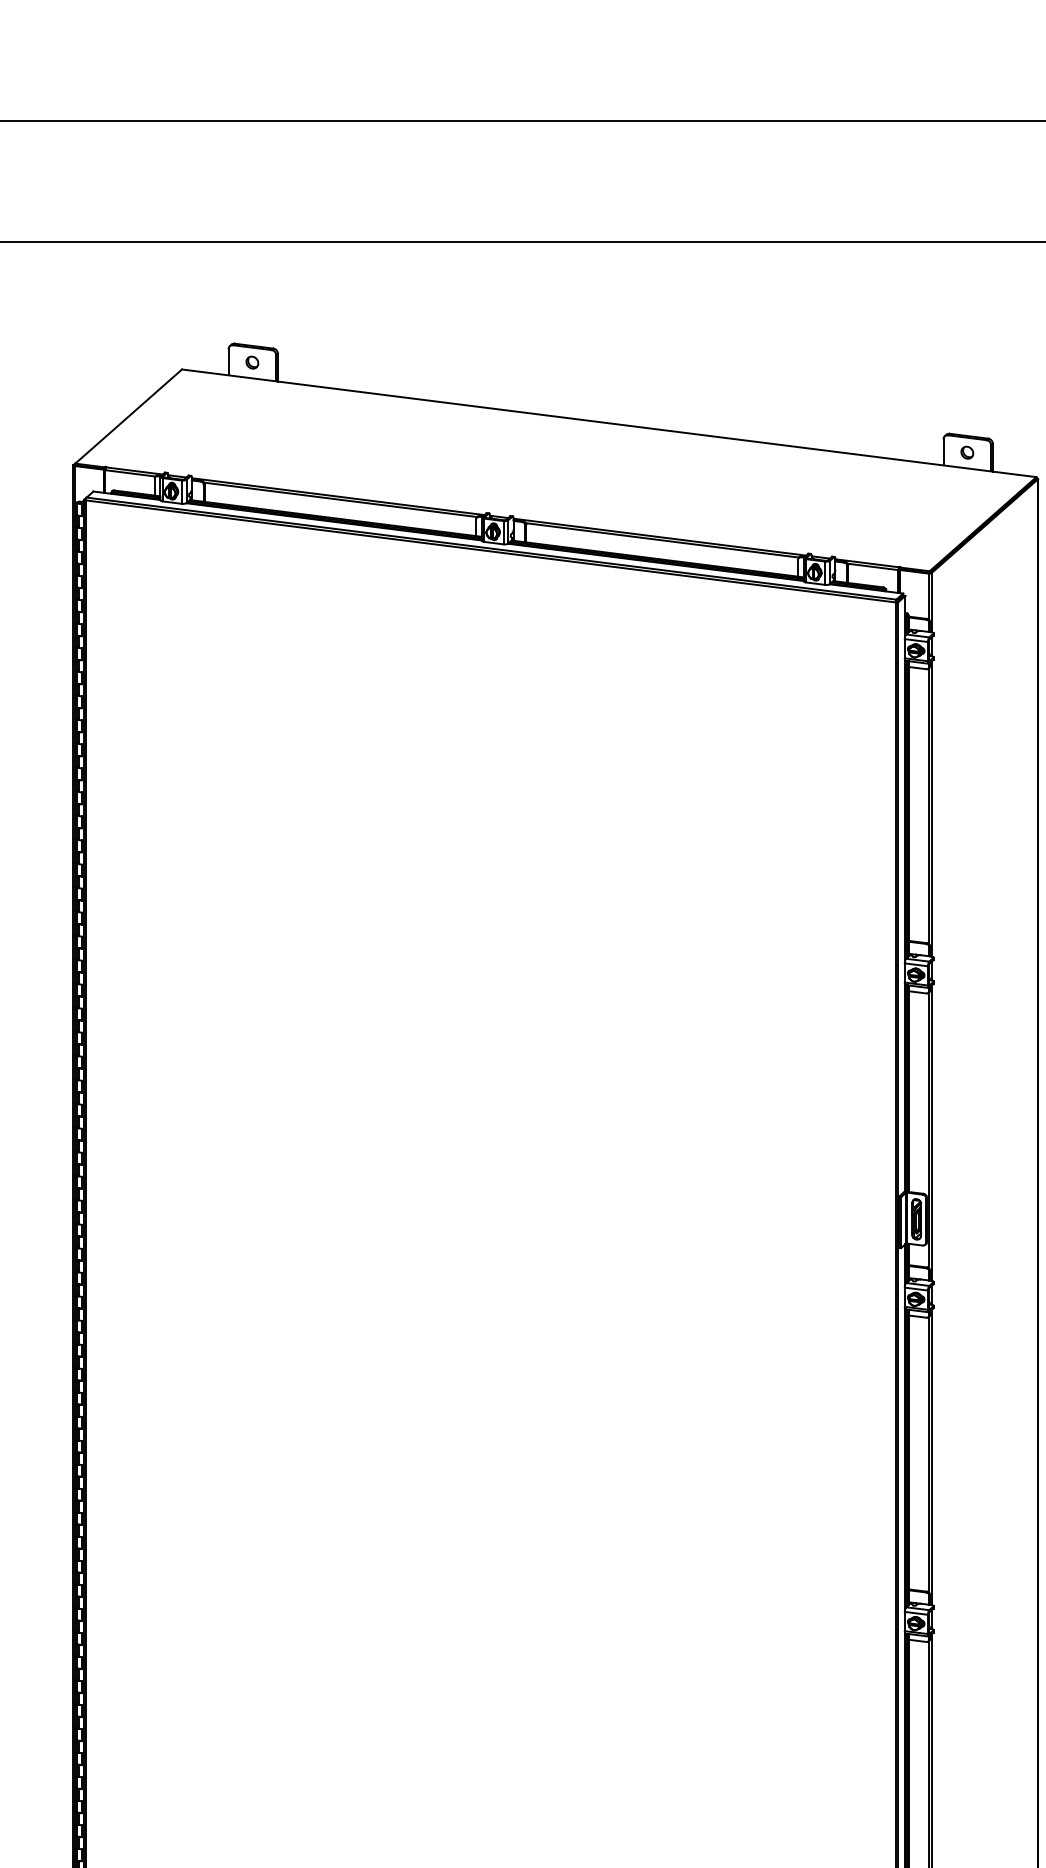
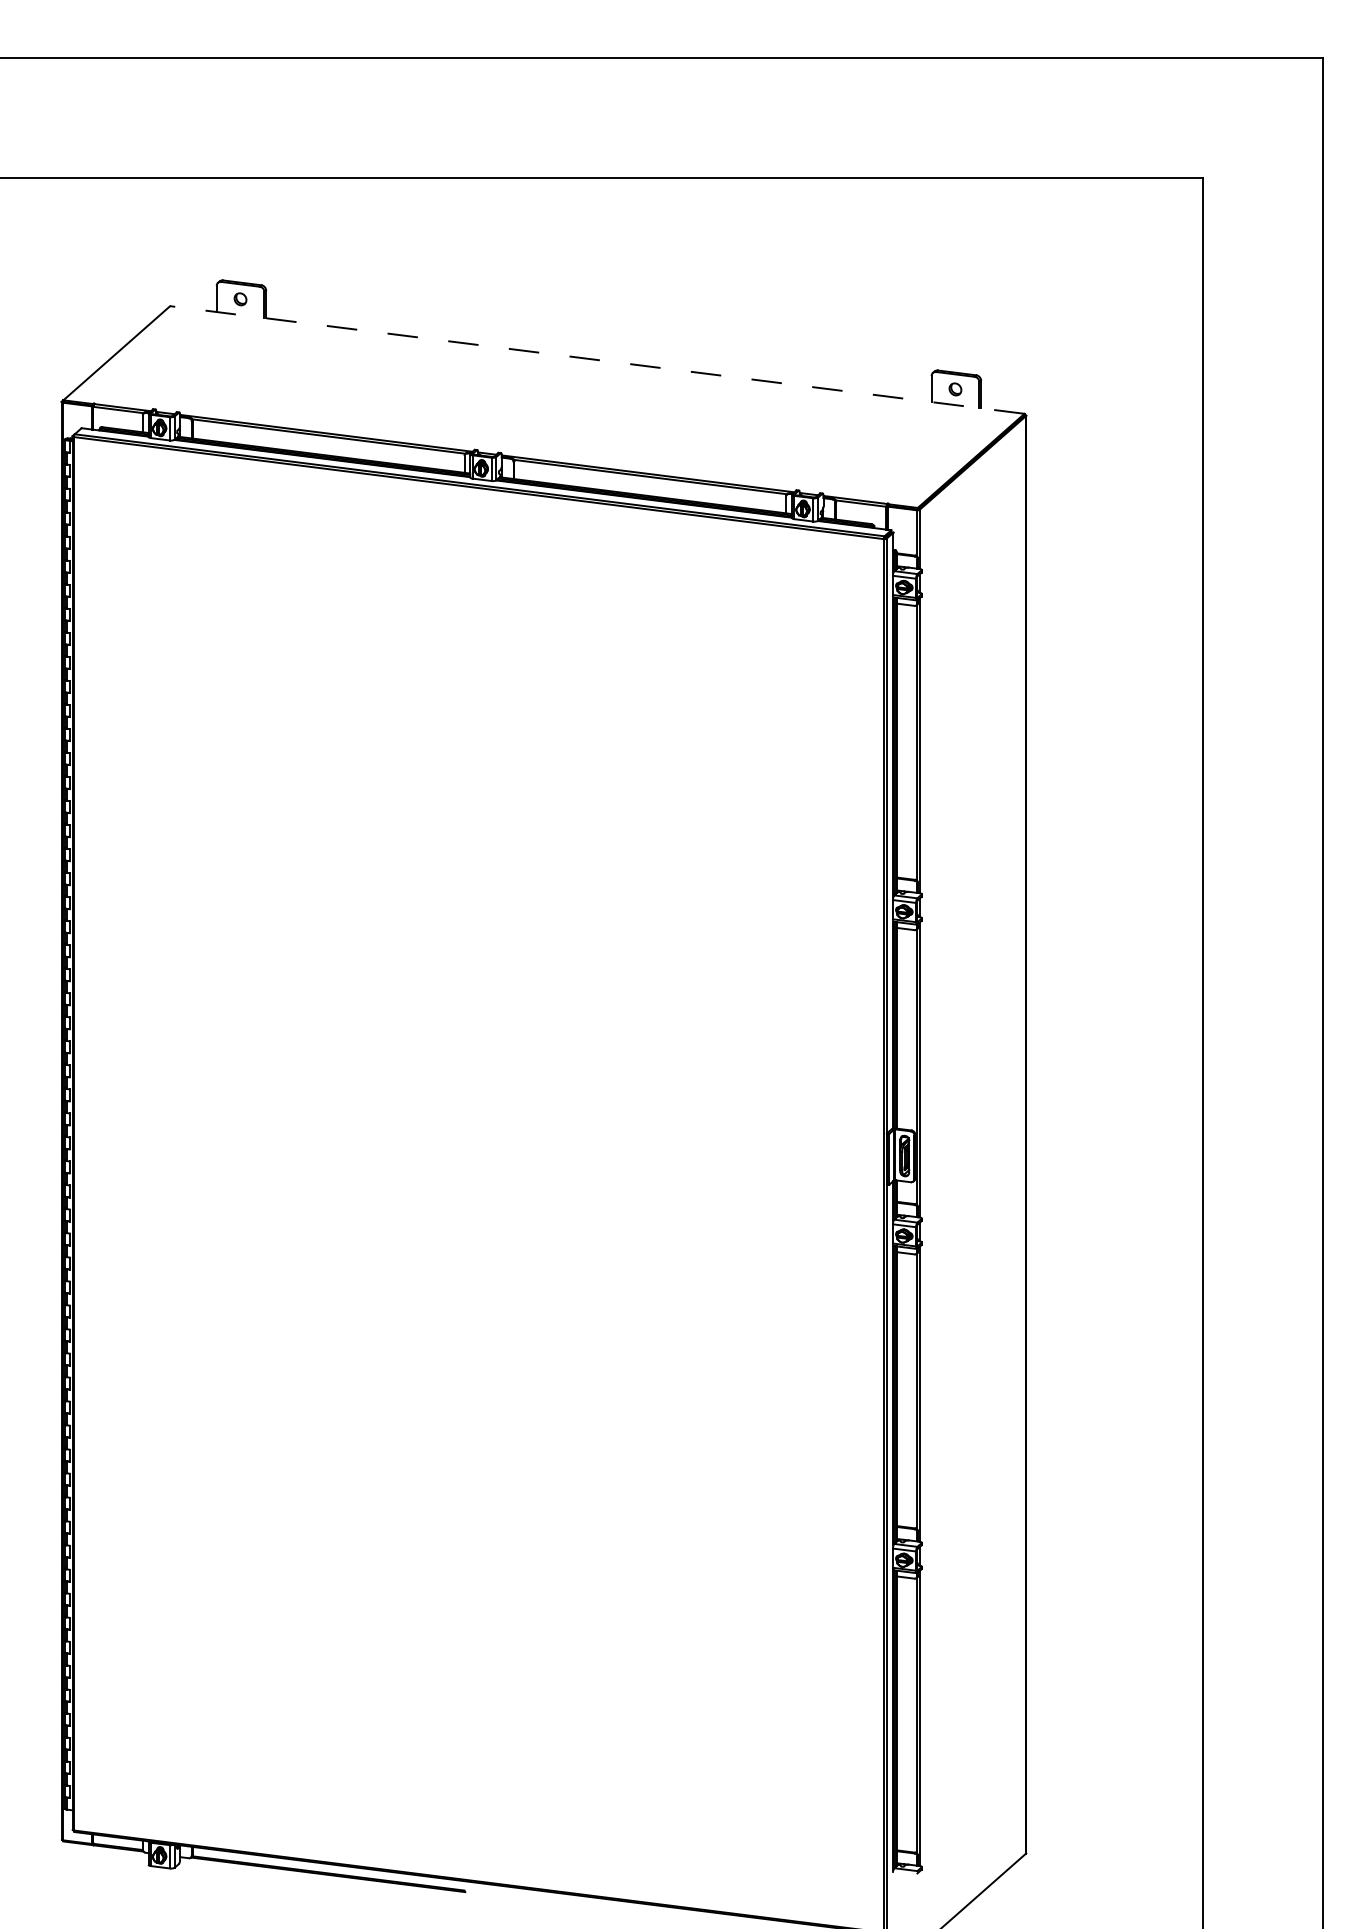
line: (609, 423) -> (597, 360), solid -> dashed

